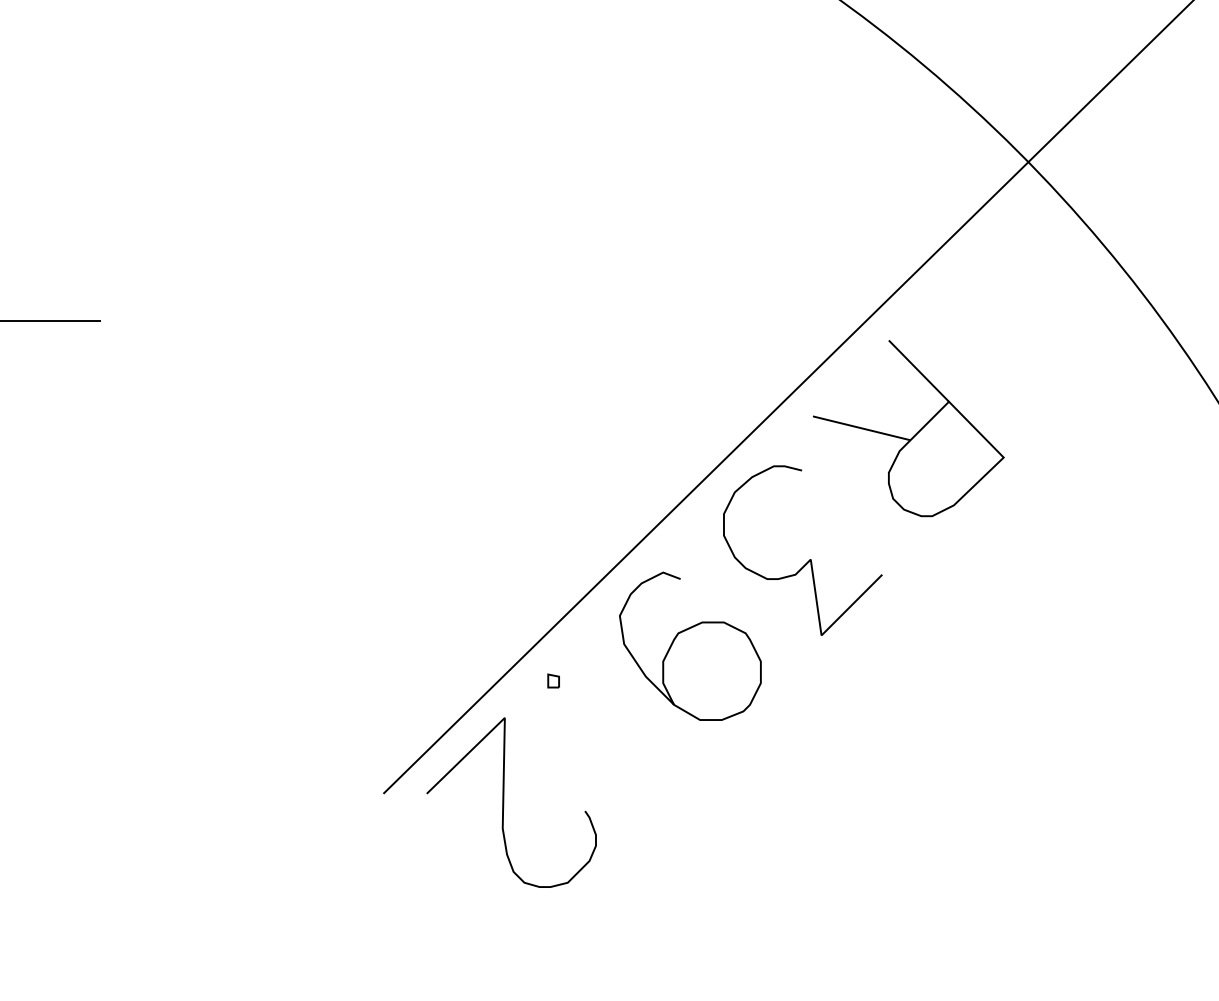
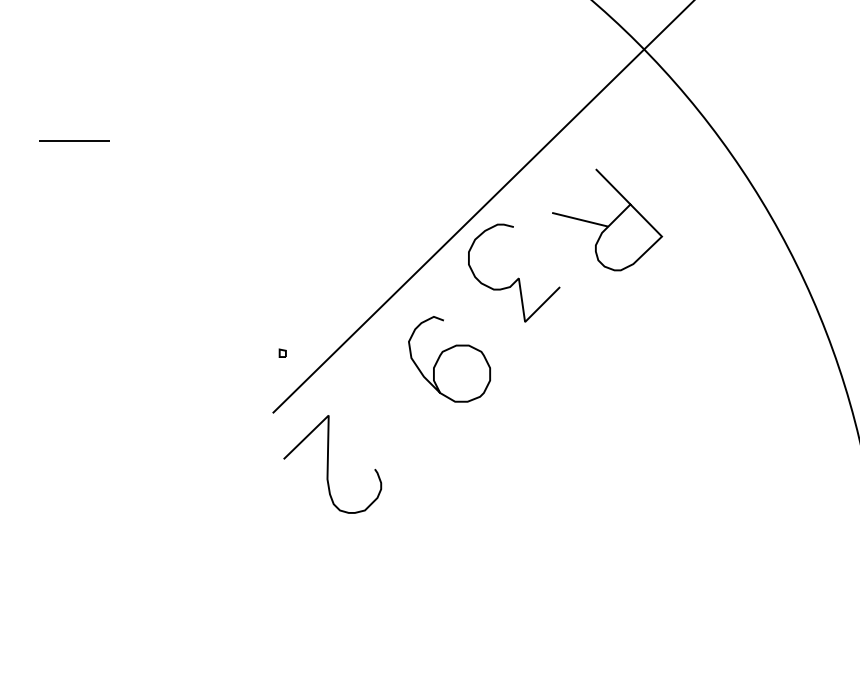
part: (909, 427) -> (607, 219), moved
curve: (685, 632) -> (446, 351), moved
part: (553, 679) -> (282, 352), moved
curve: (504, 802) -> (328, 464), moved

